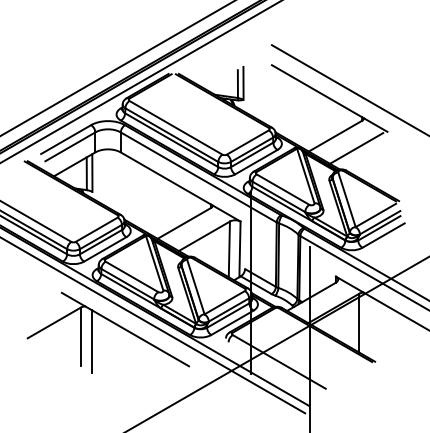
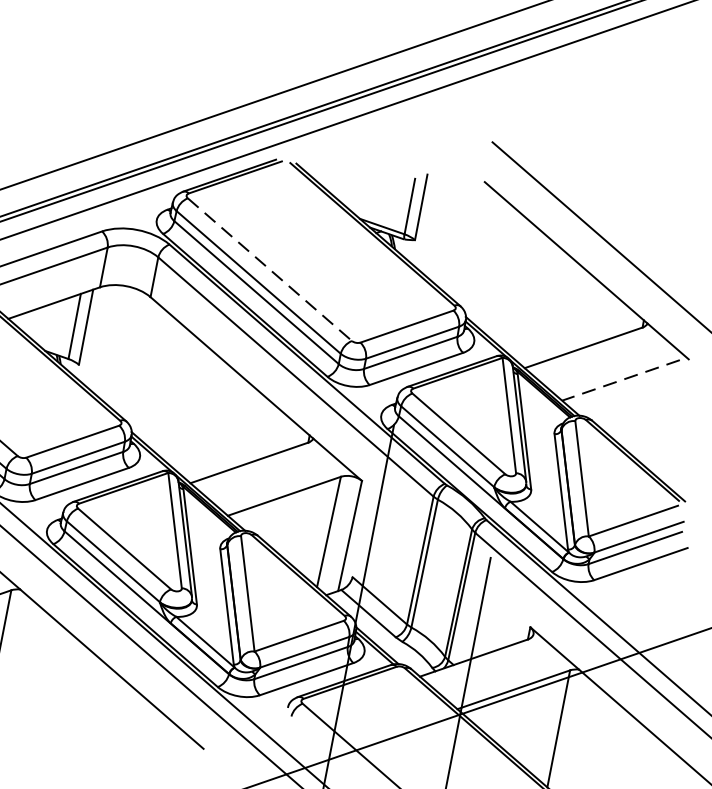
line: (176, 127) -> (270, 269), solid -> dashed
line: (356, 148) -> (620, 380), solid -> dashed
line: (91, 341) -> (19, 661), removed

